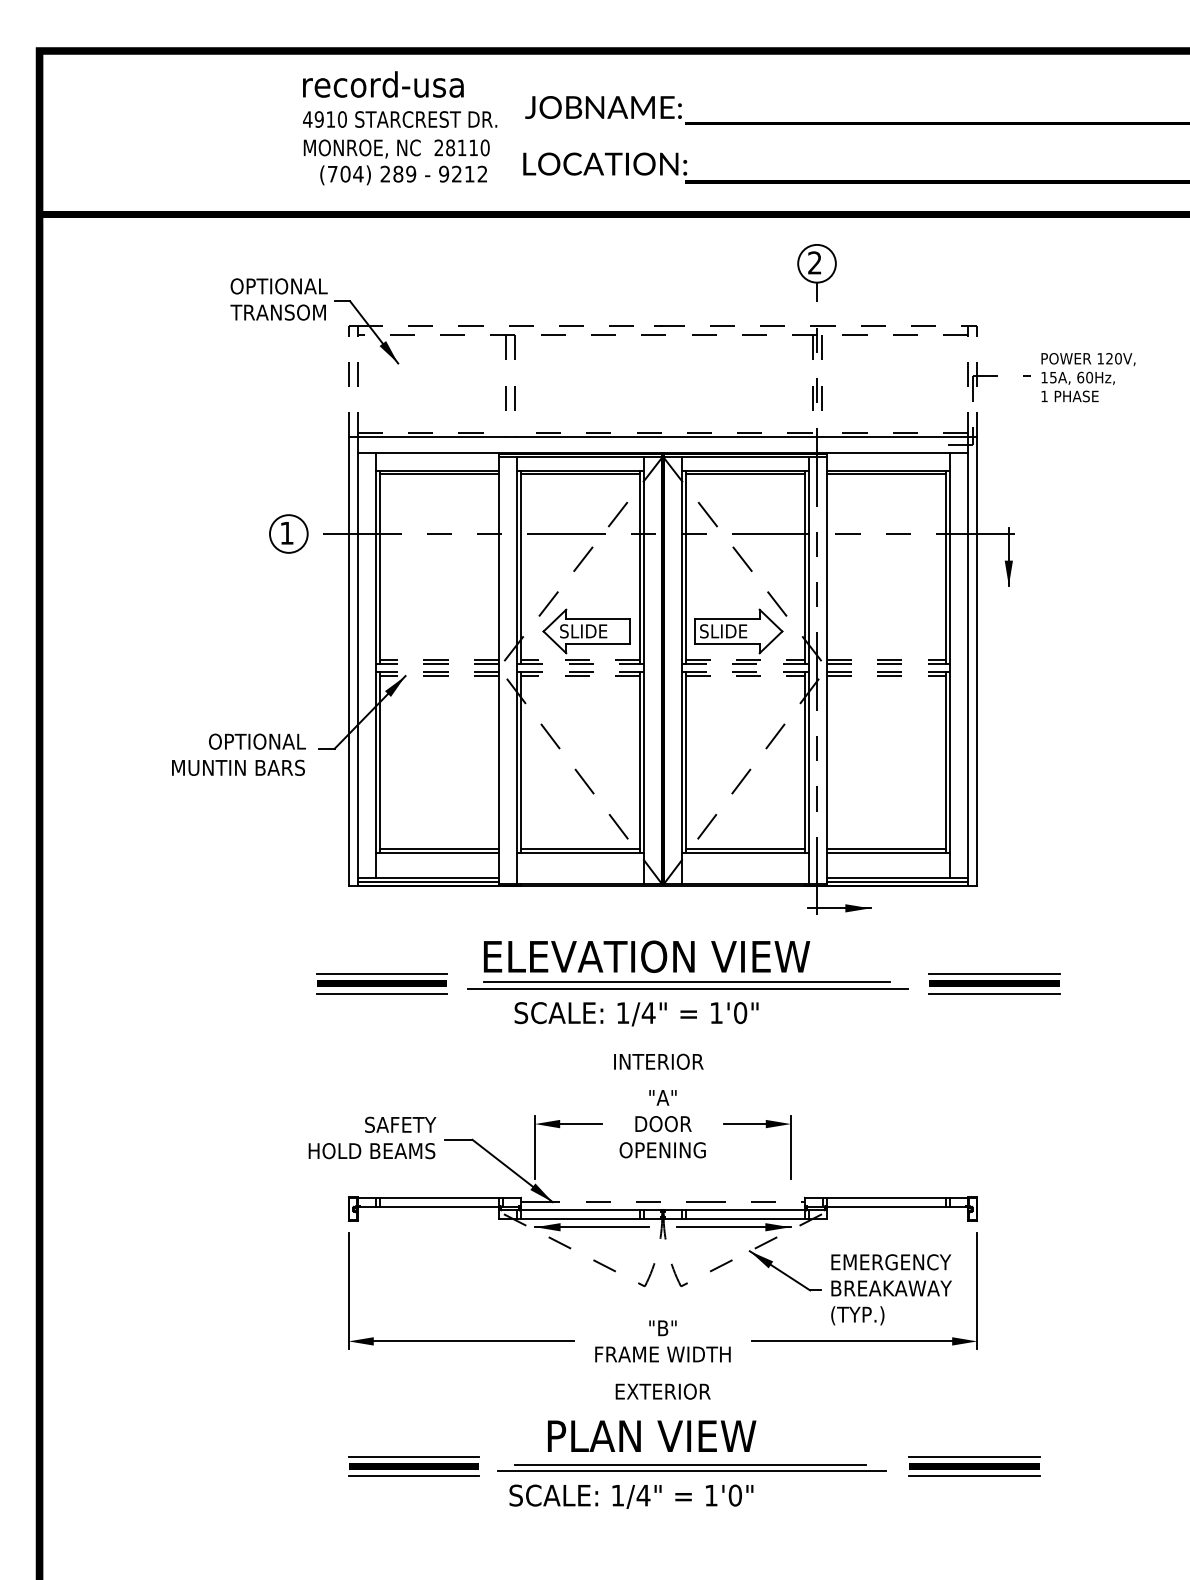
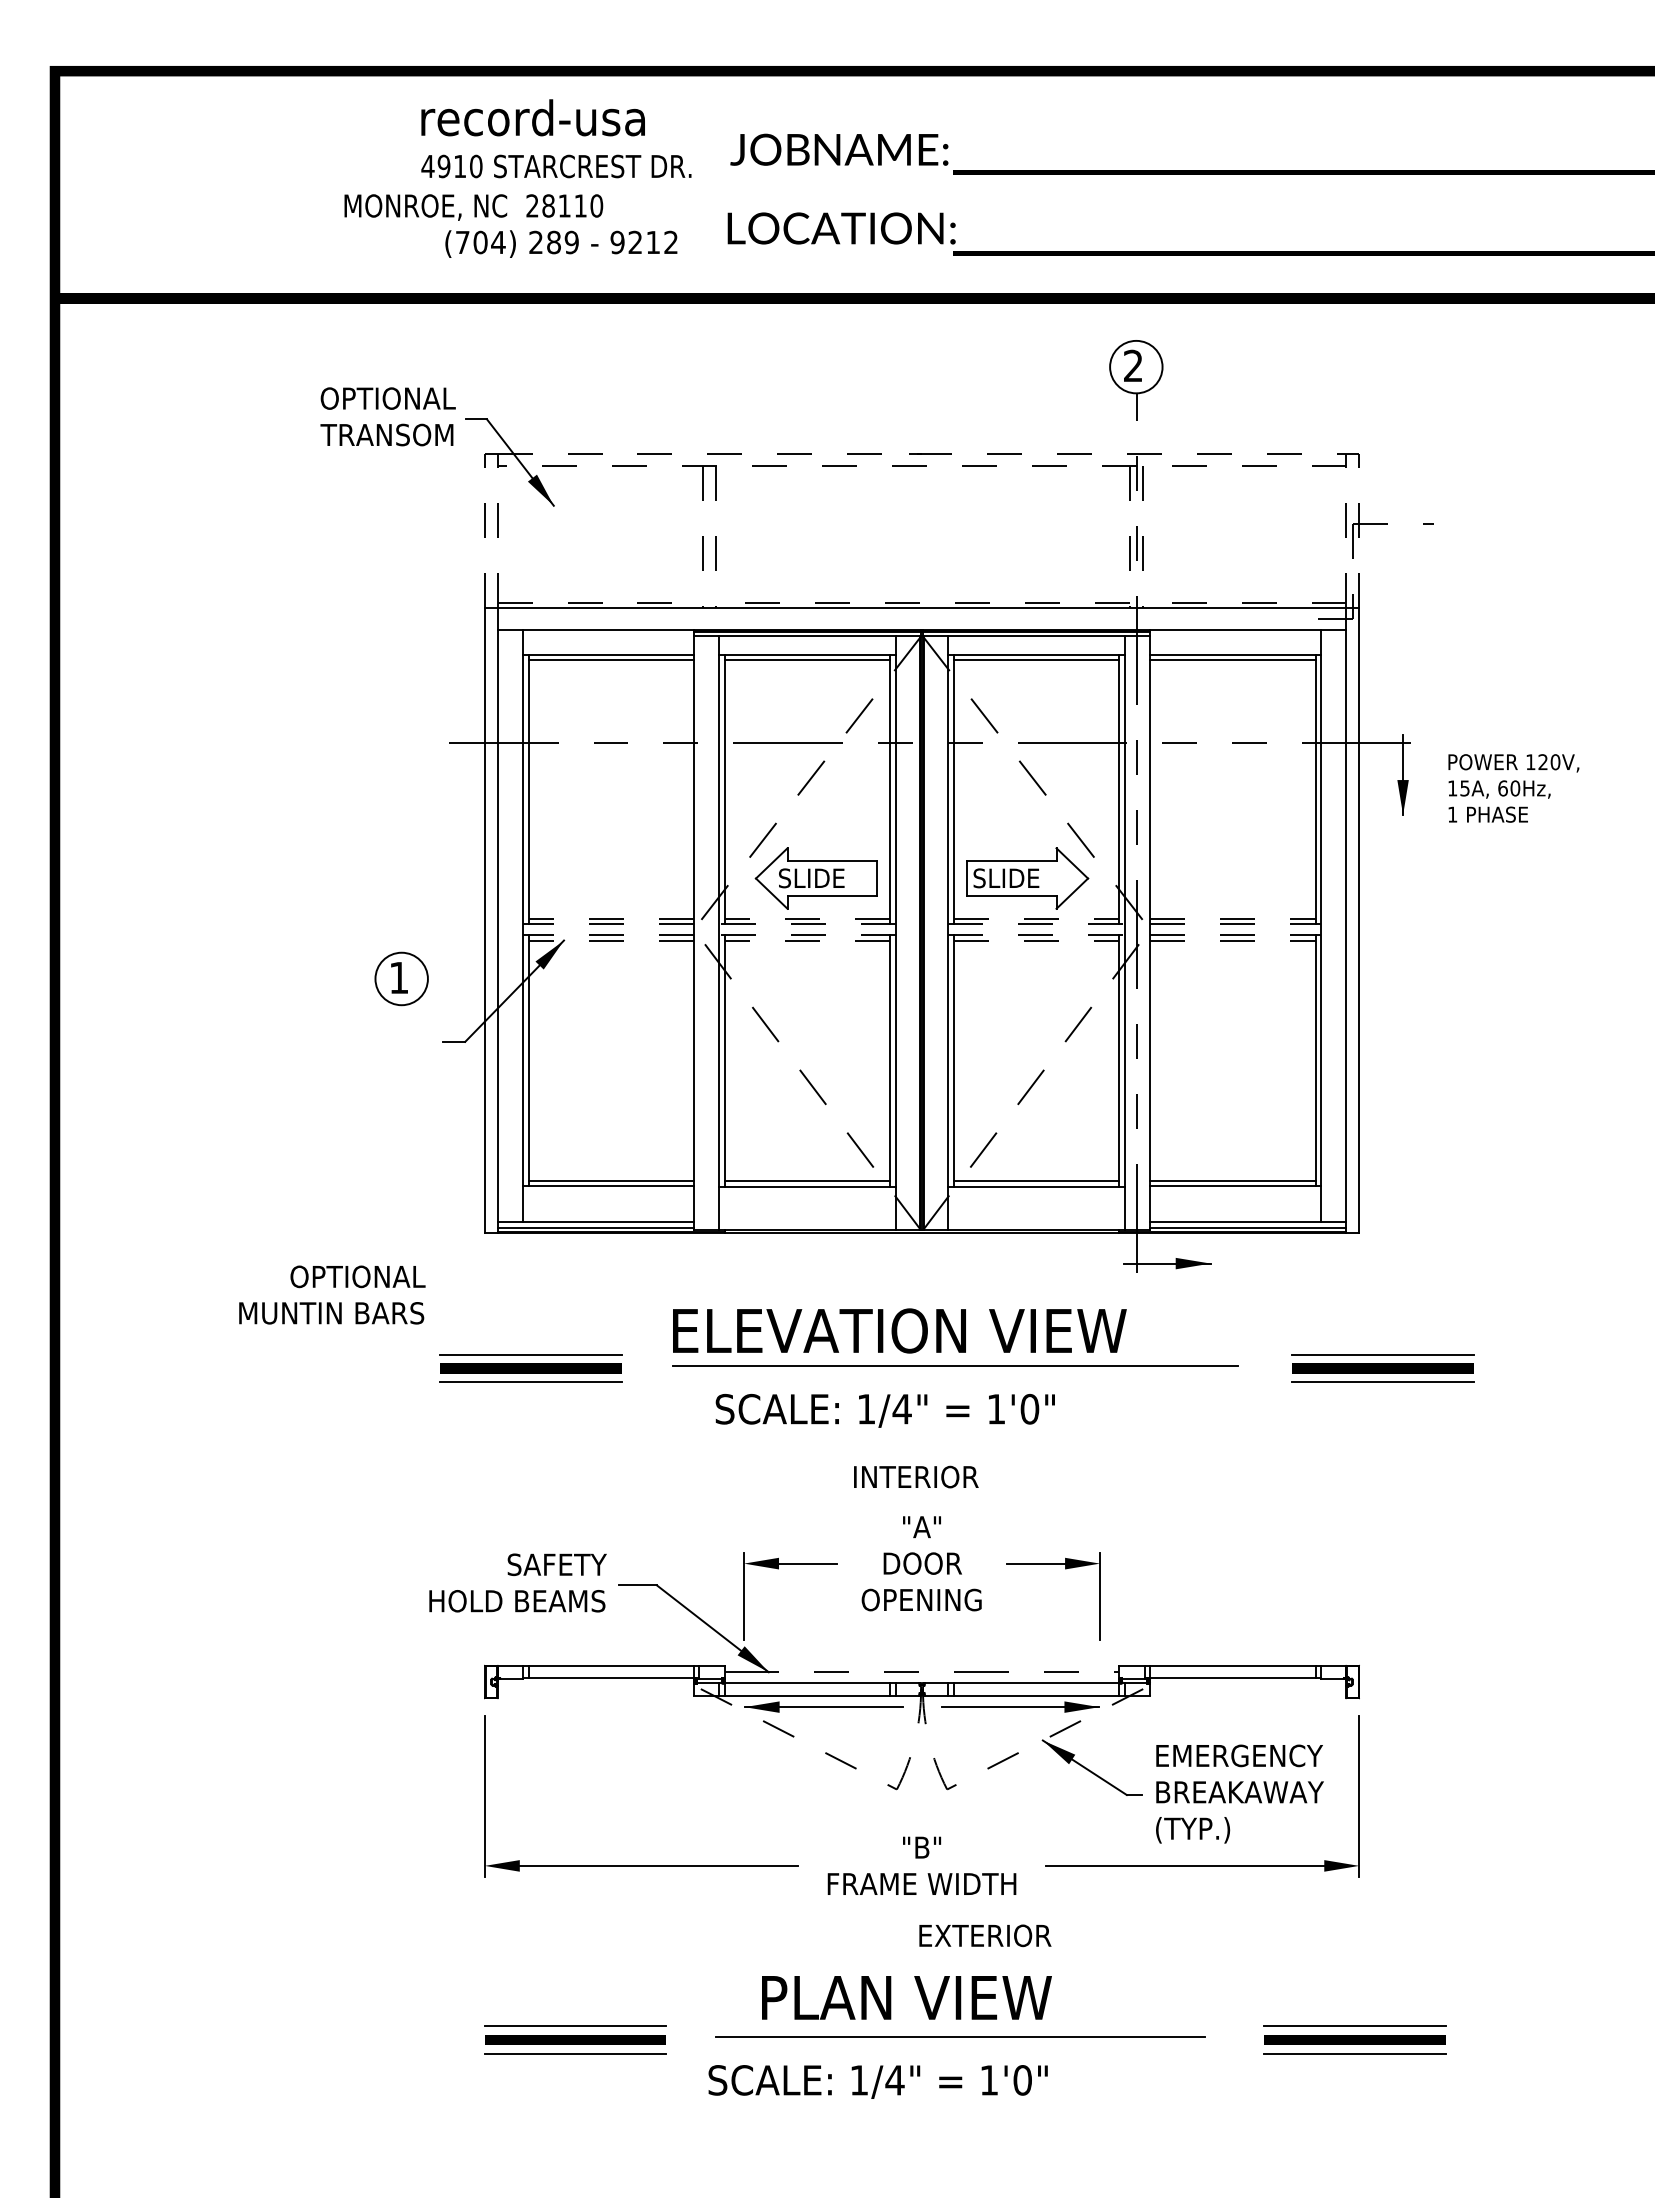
text: (396, 149) -> (473, 207), moved
text: (1088, 377) -> (1513, 788), moved
part: (288, 533) -> (401, 978), moved
text: (239, 754) -> (332, 1294), moved
line: (688, 988) -> (957, 1375), removed
text: (663, 1391) -> (985, 1935), moved
line: (692, 1471) -> (962, 2046), removed

